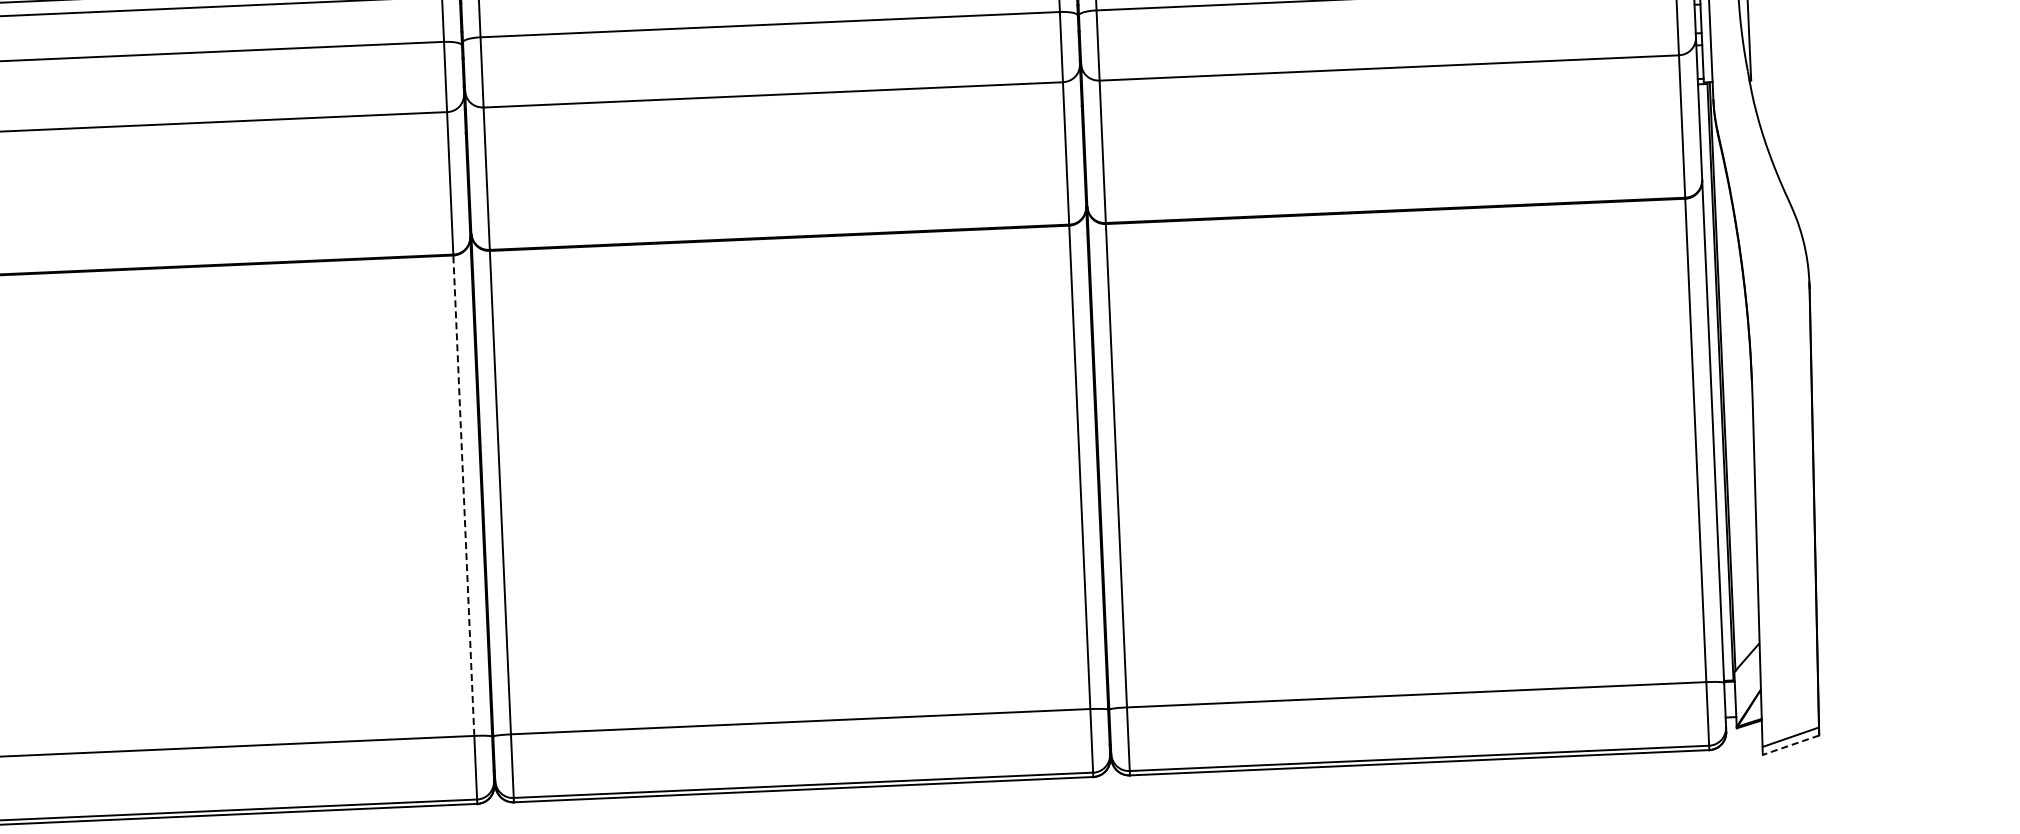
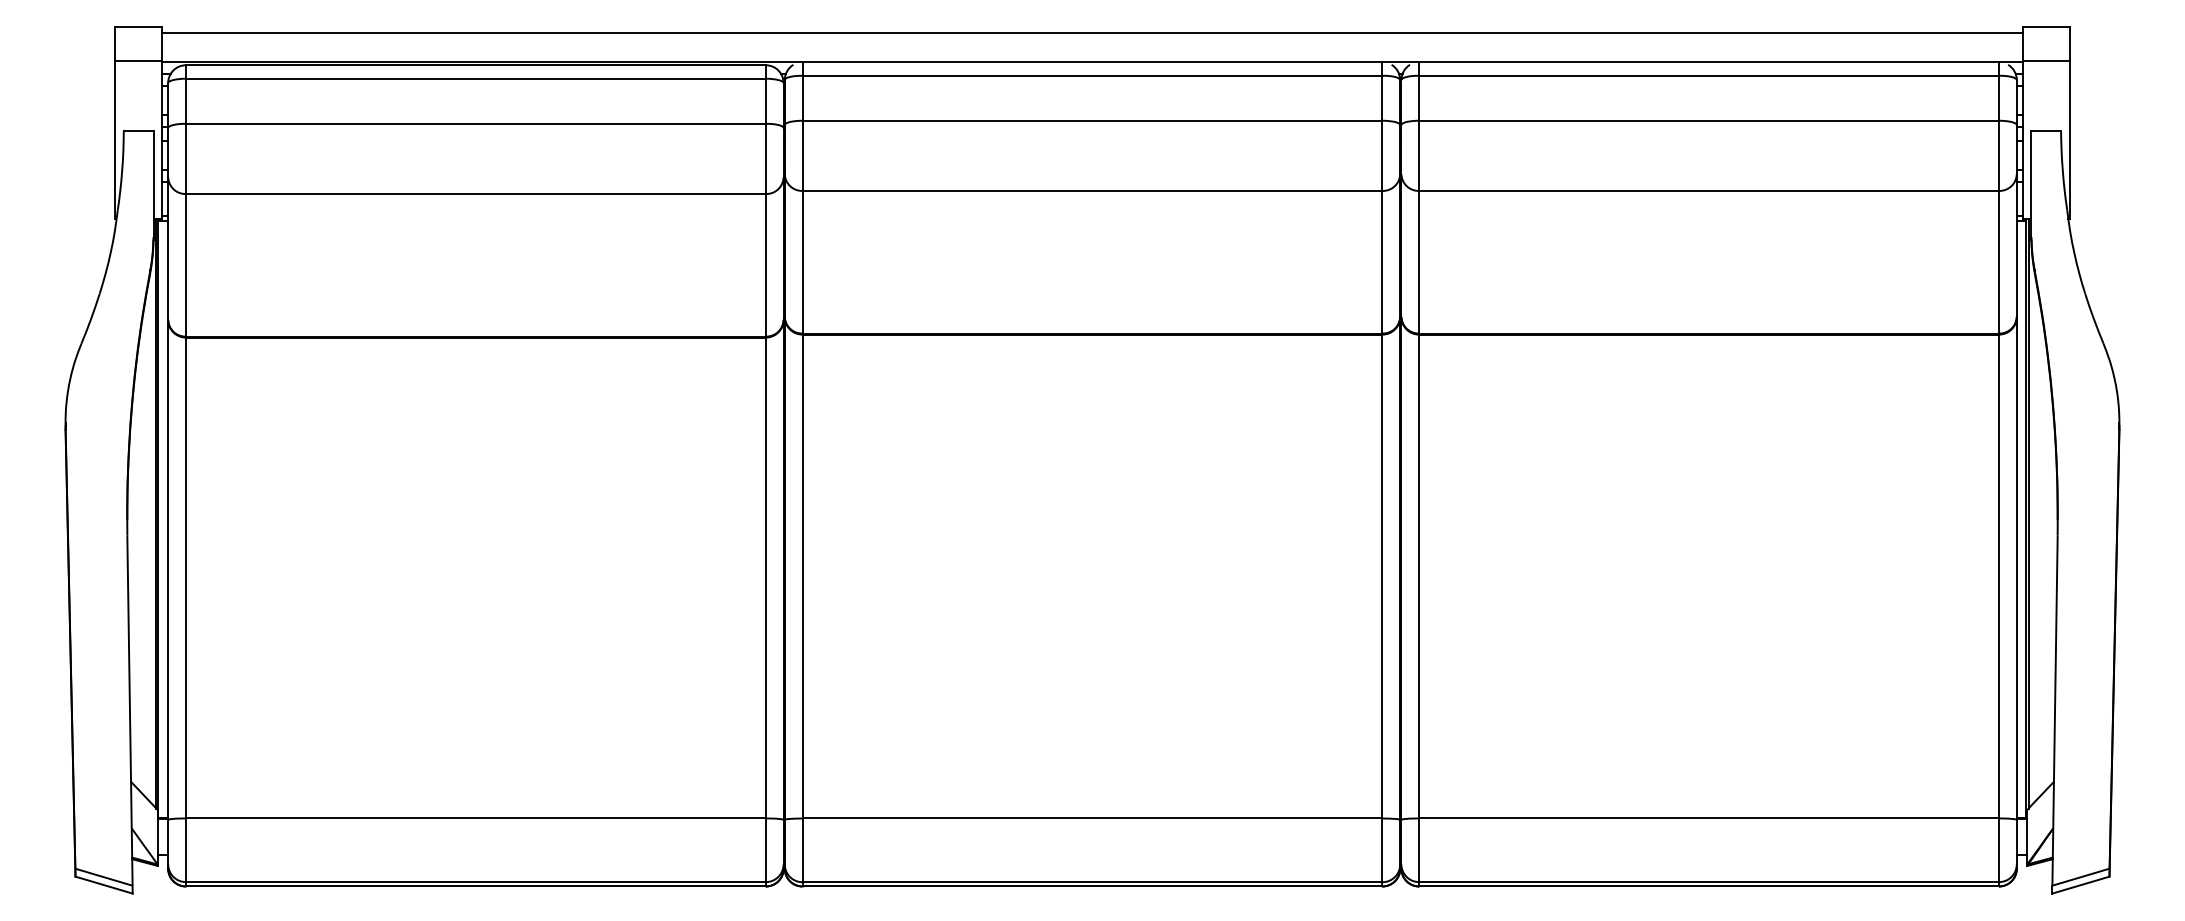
line: (463, 495) -> (765, 577), dashed -> solid
line: (1790, 745) -> (2080, 885), dashed -> solid

